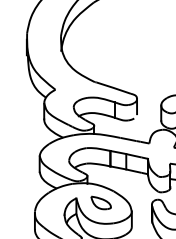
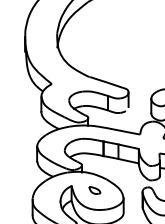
part: (100, 202) -> (94, 189), size x0.6

